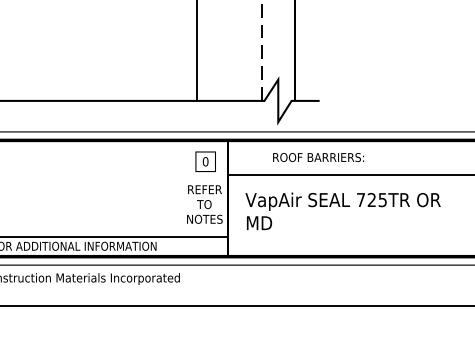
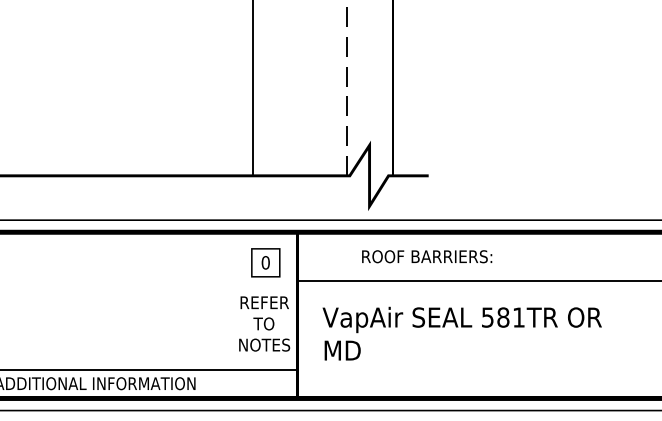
text: (371, 200) -> (502, 318), 725TR -> 581TR

